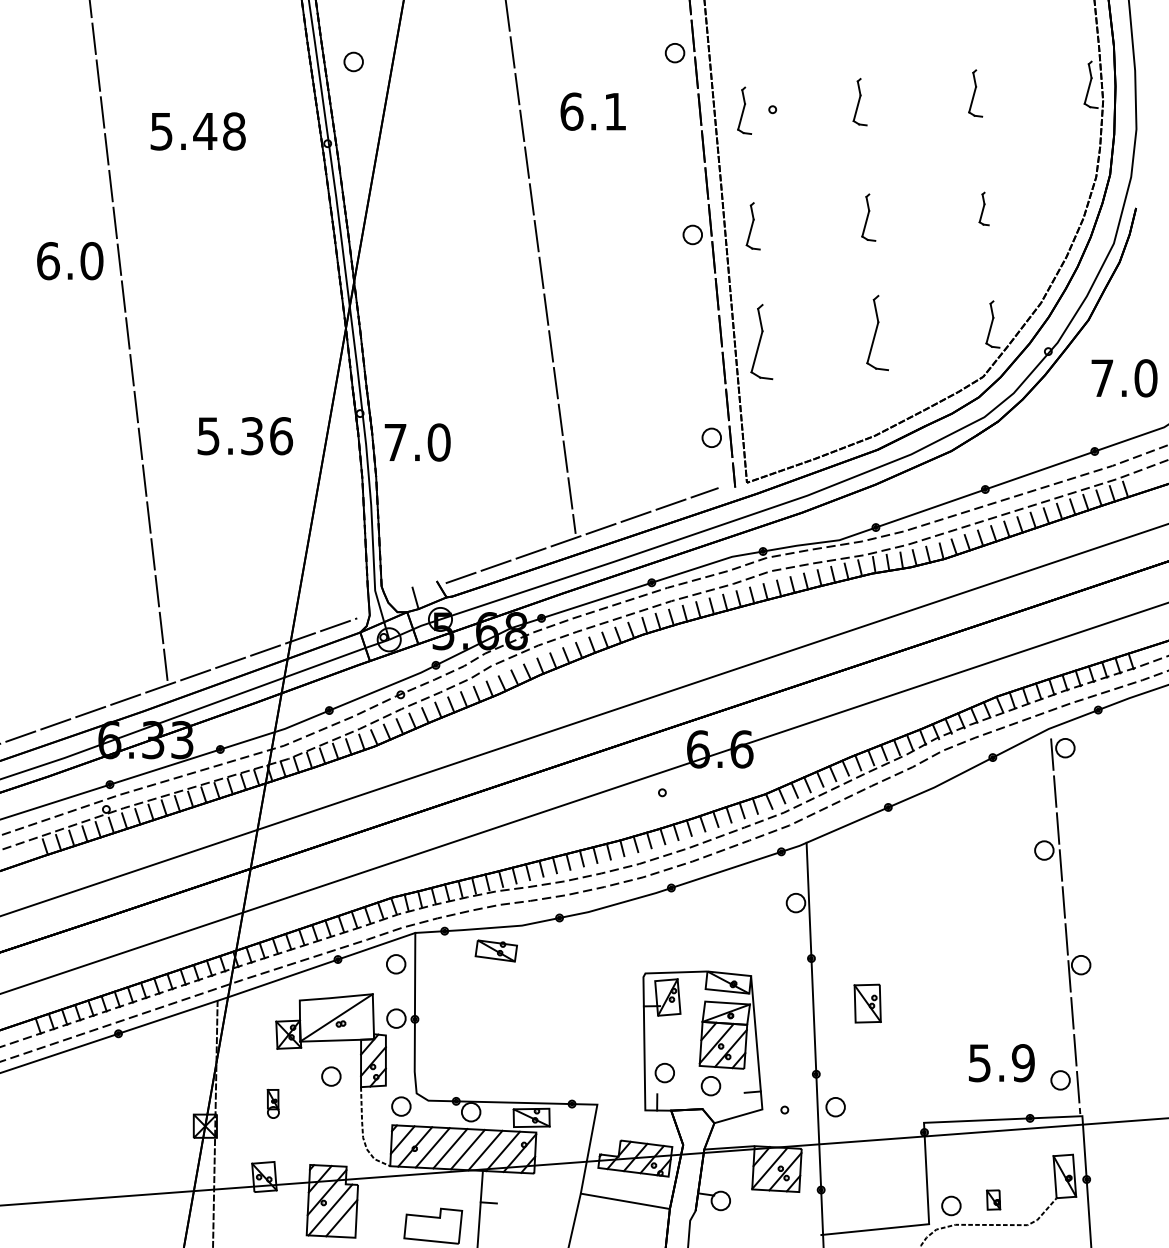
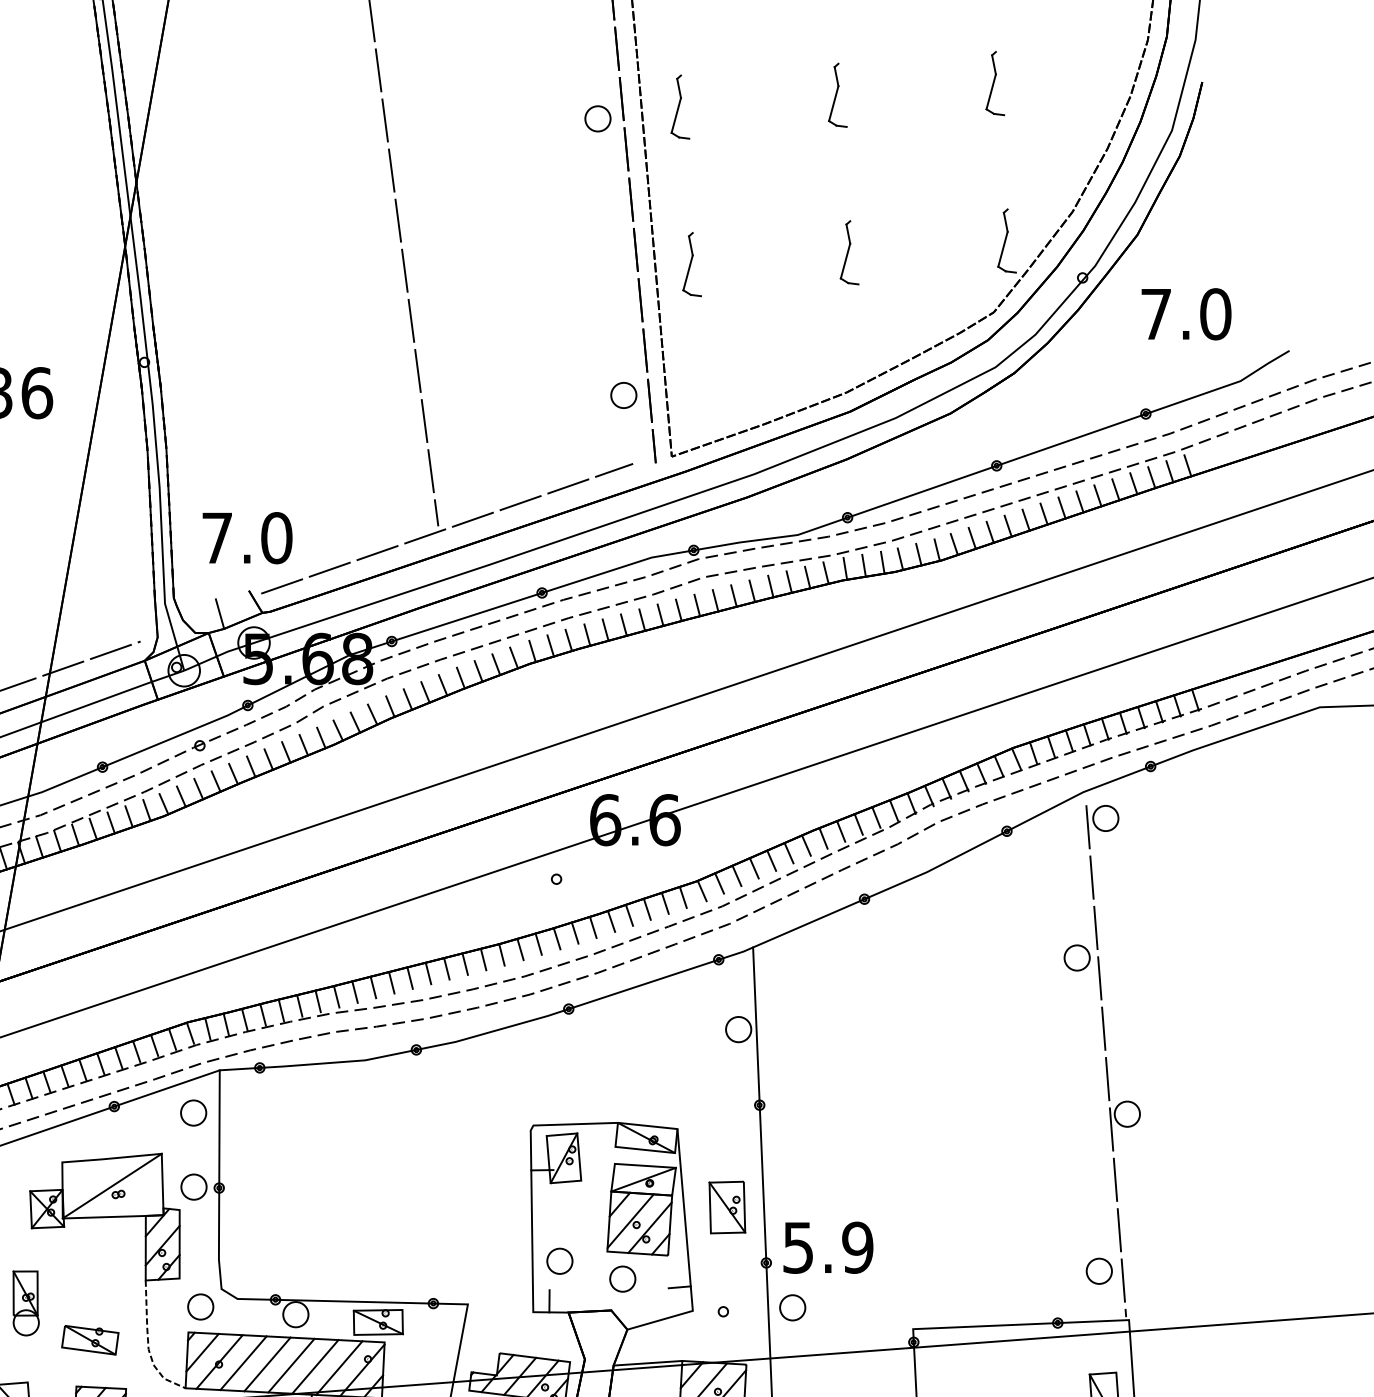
part: (983, 208) -> (994, 82), size x1.43
part: (876, 333) -> (848, 253), size x0.62
part: (761, 341) -> (691, 264), size x0.62
text: (417, 442) -> (247, 538), moved
part: (495, 950) -> (89, 1339), moved
part: (867, 1003) -> (727, 1207), moved
text: (1001, 1063) -> (827, 1248), moved
part: (331, 1076) -> (105, 1265), removed
part: (273, 1103) -> (26, 1302), size x1.67

